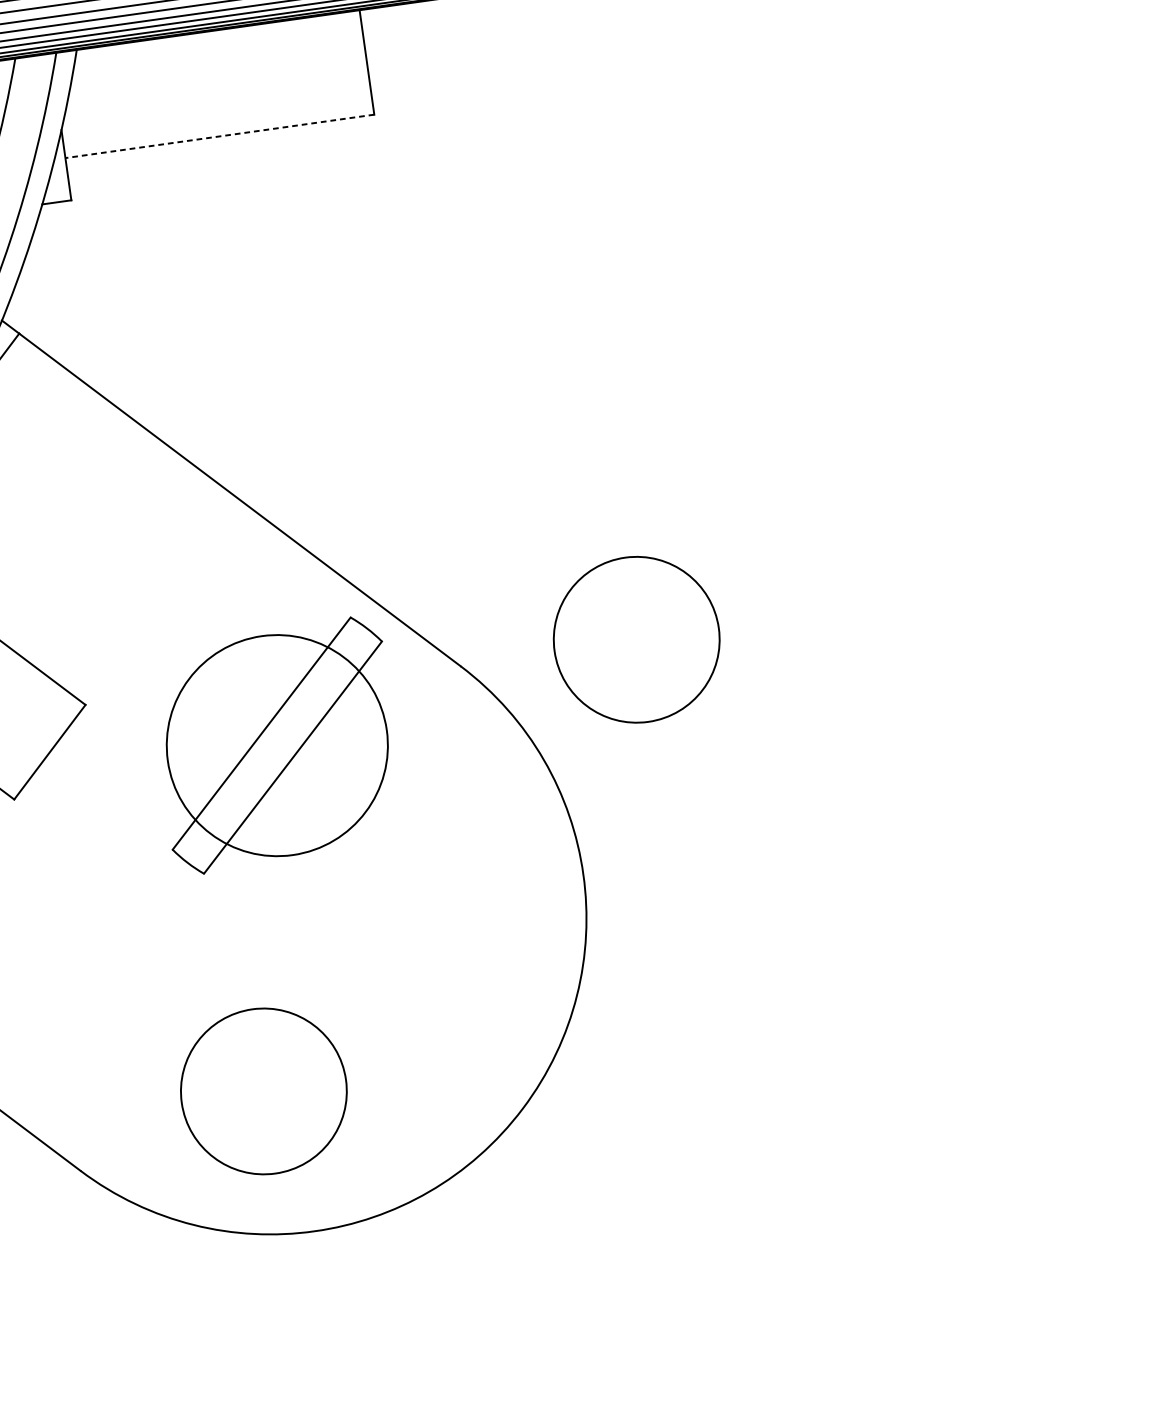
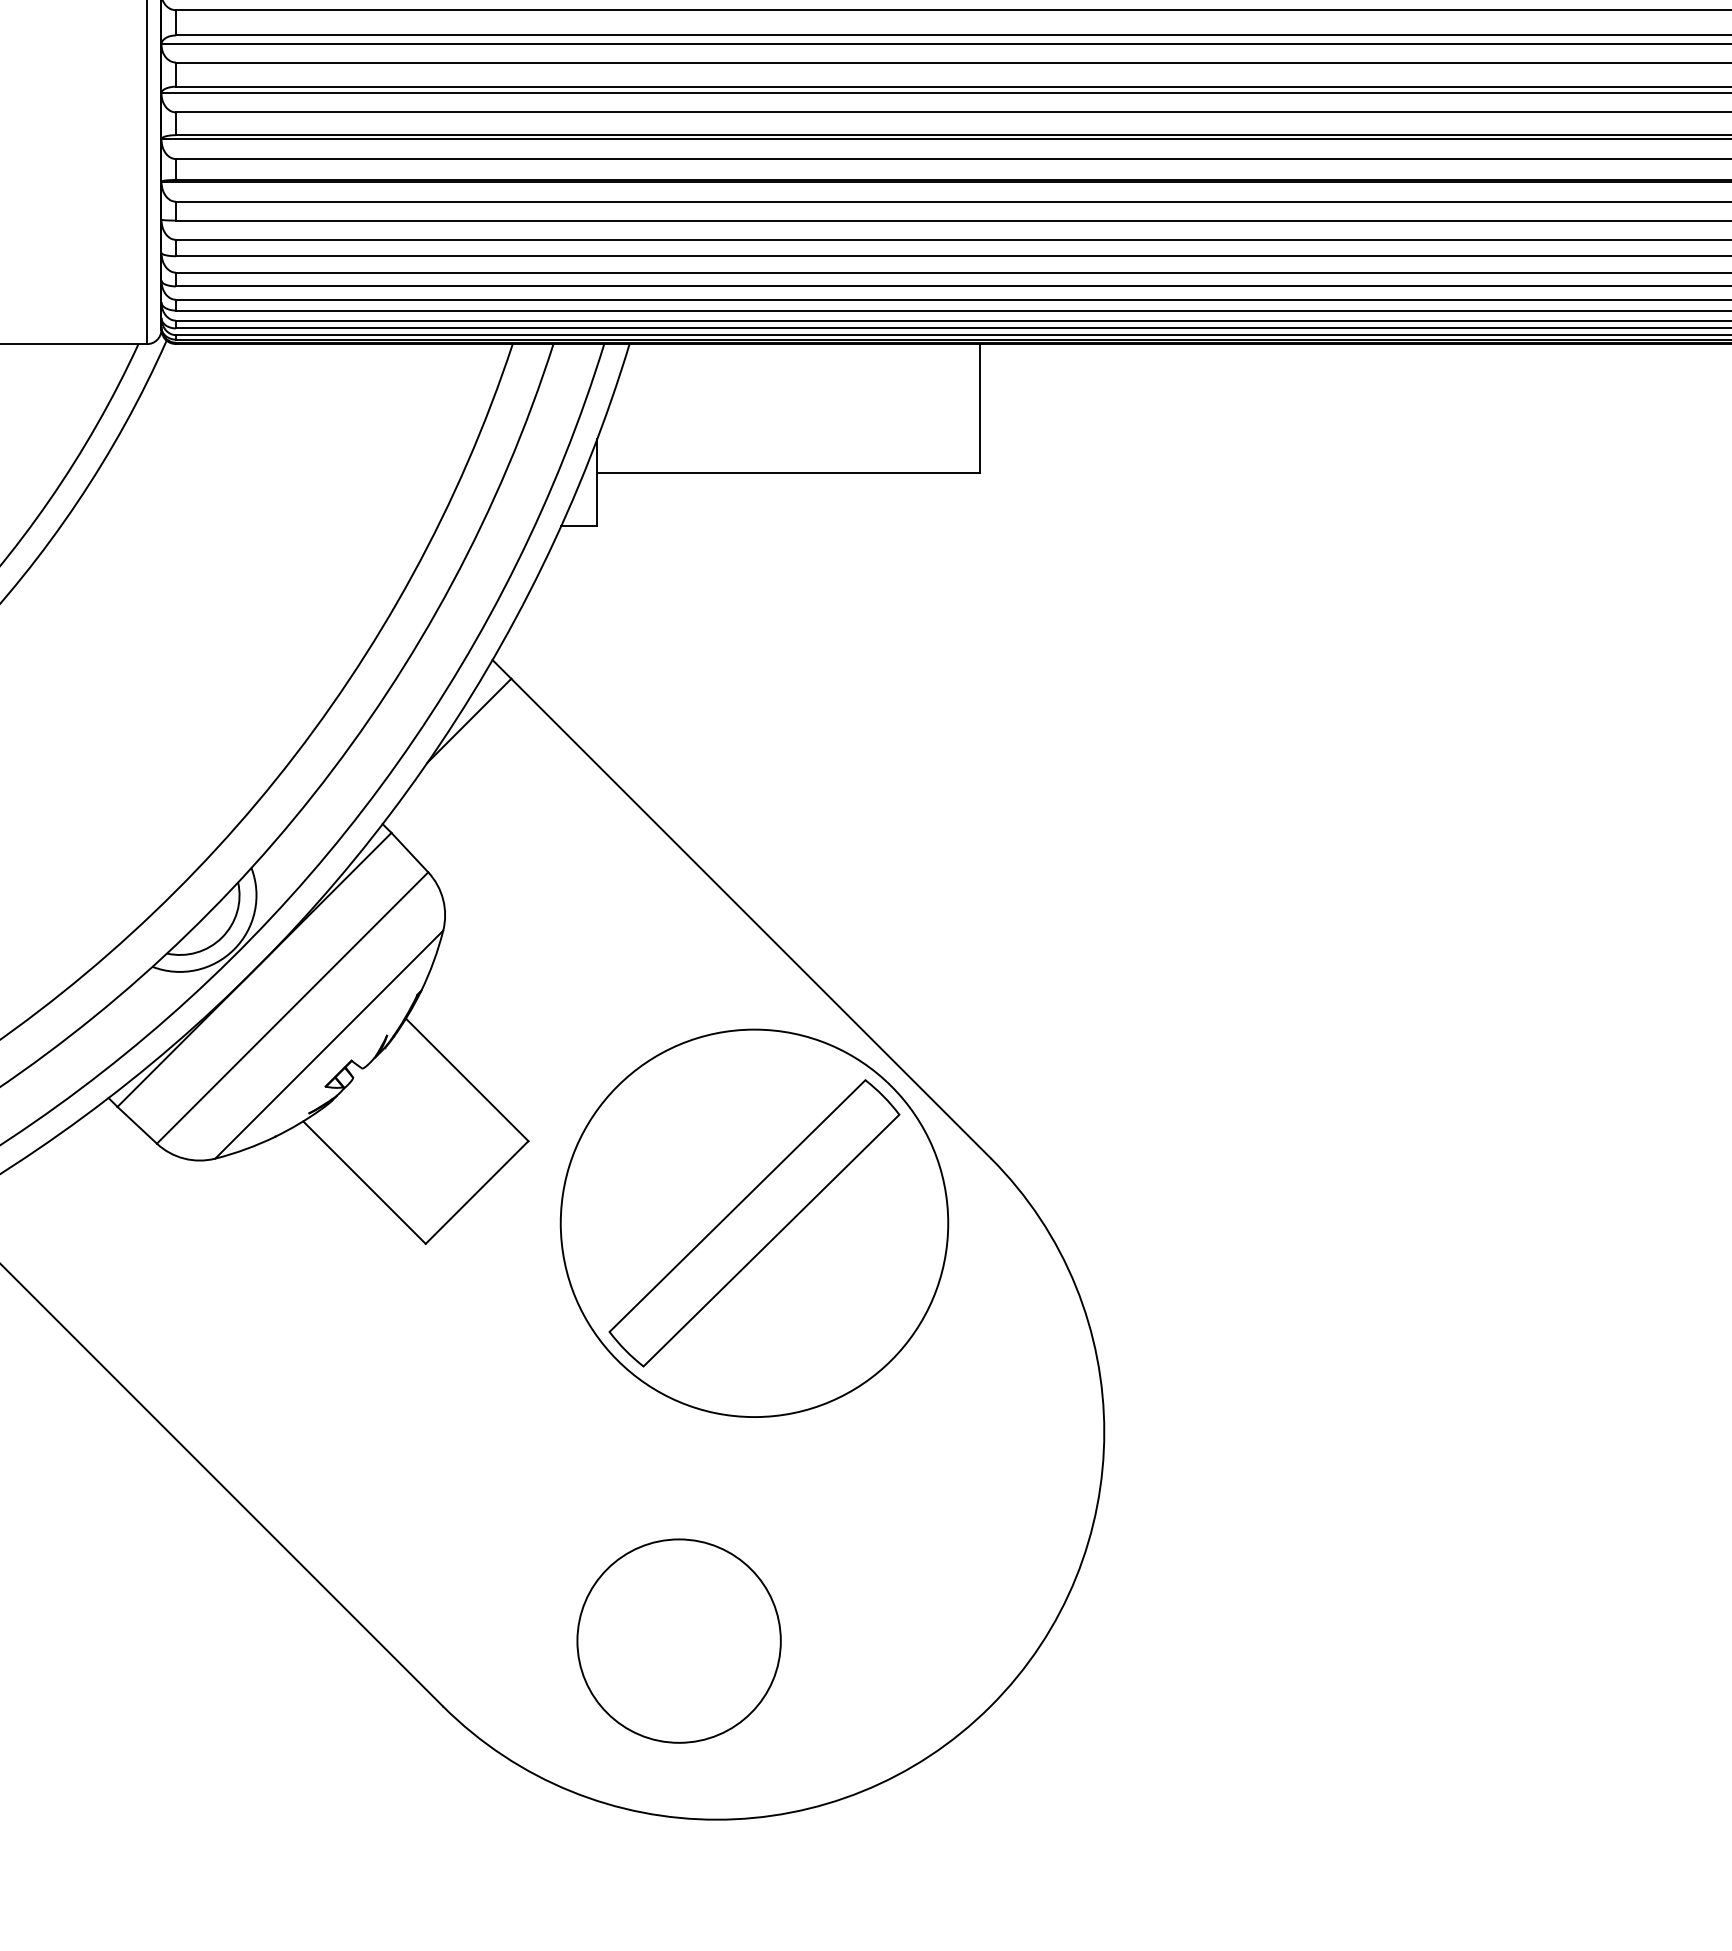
line: (219, 136) -> (788, 473), dashed -> solid
circle: (636, 639) -> (1208, 1155), removed
circle: (277, 745) -> (754, 1223), size x1.43

